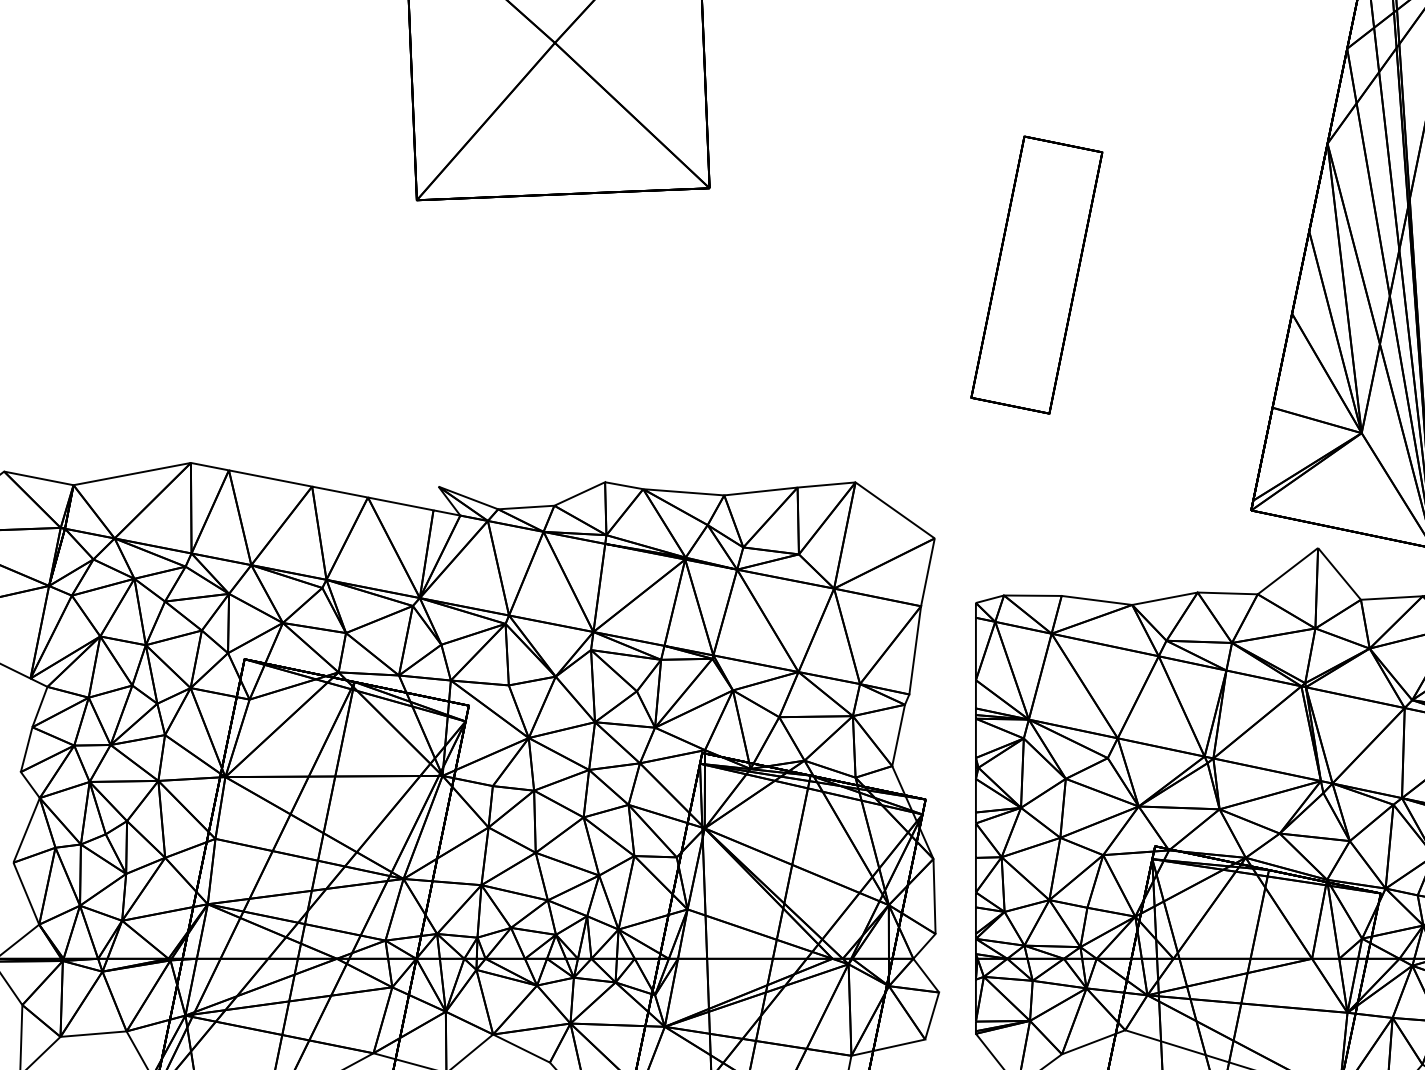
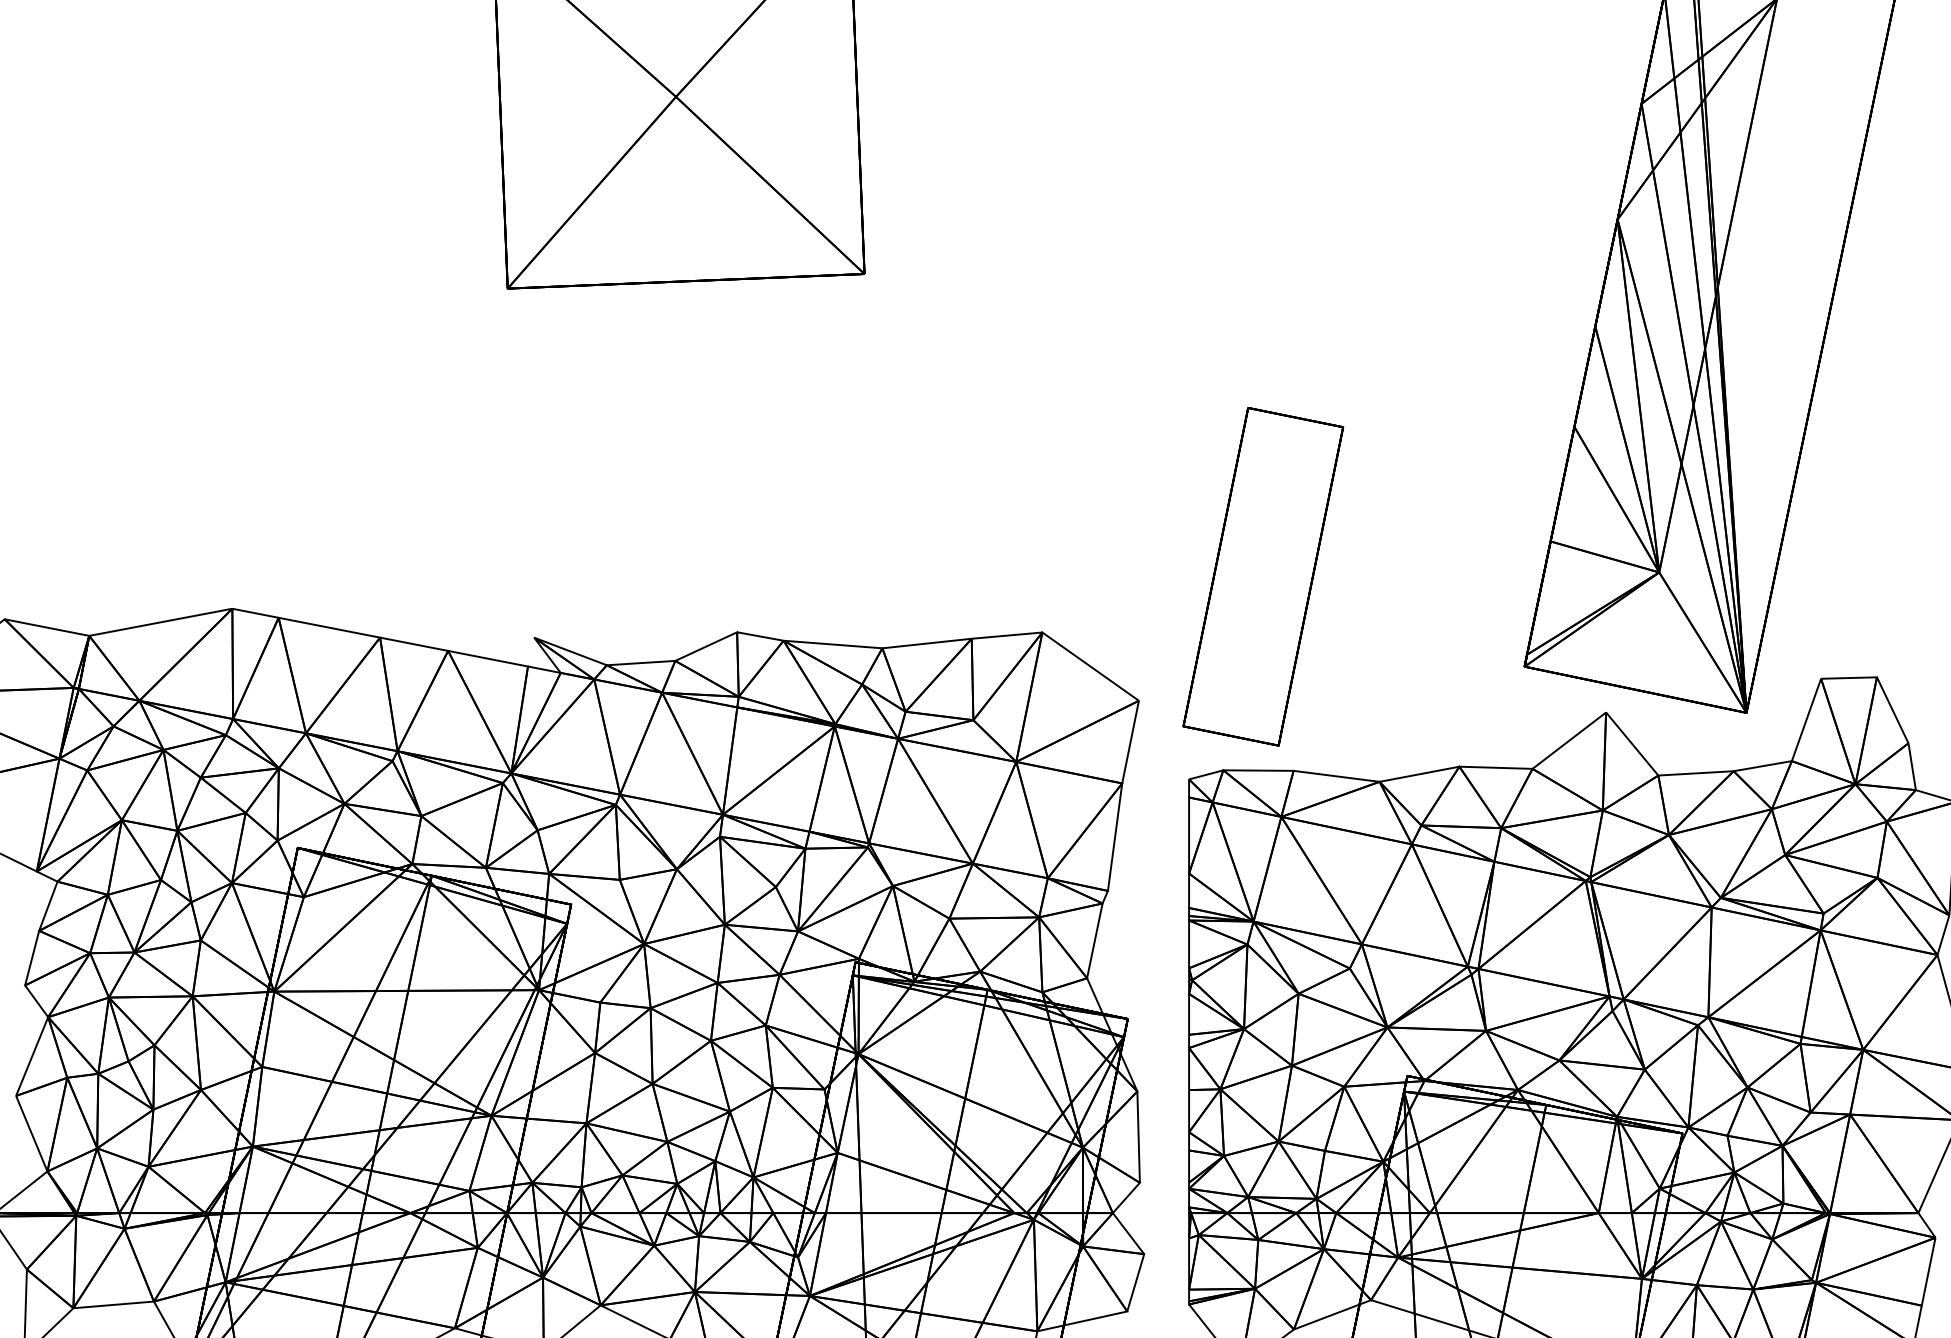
part: (1036, 274) -> (1263, 576), moved

